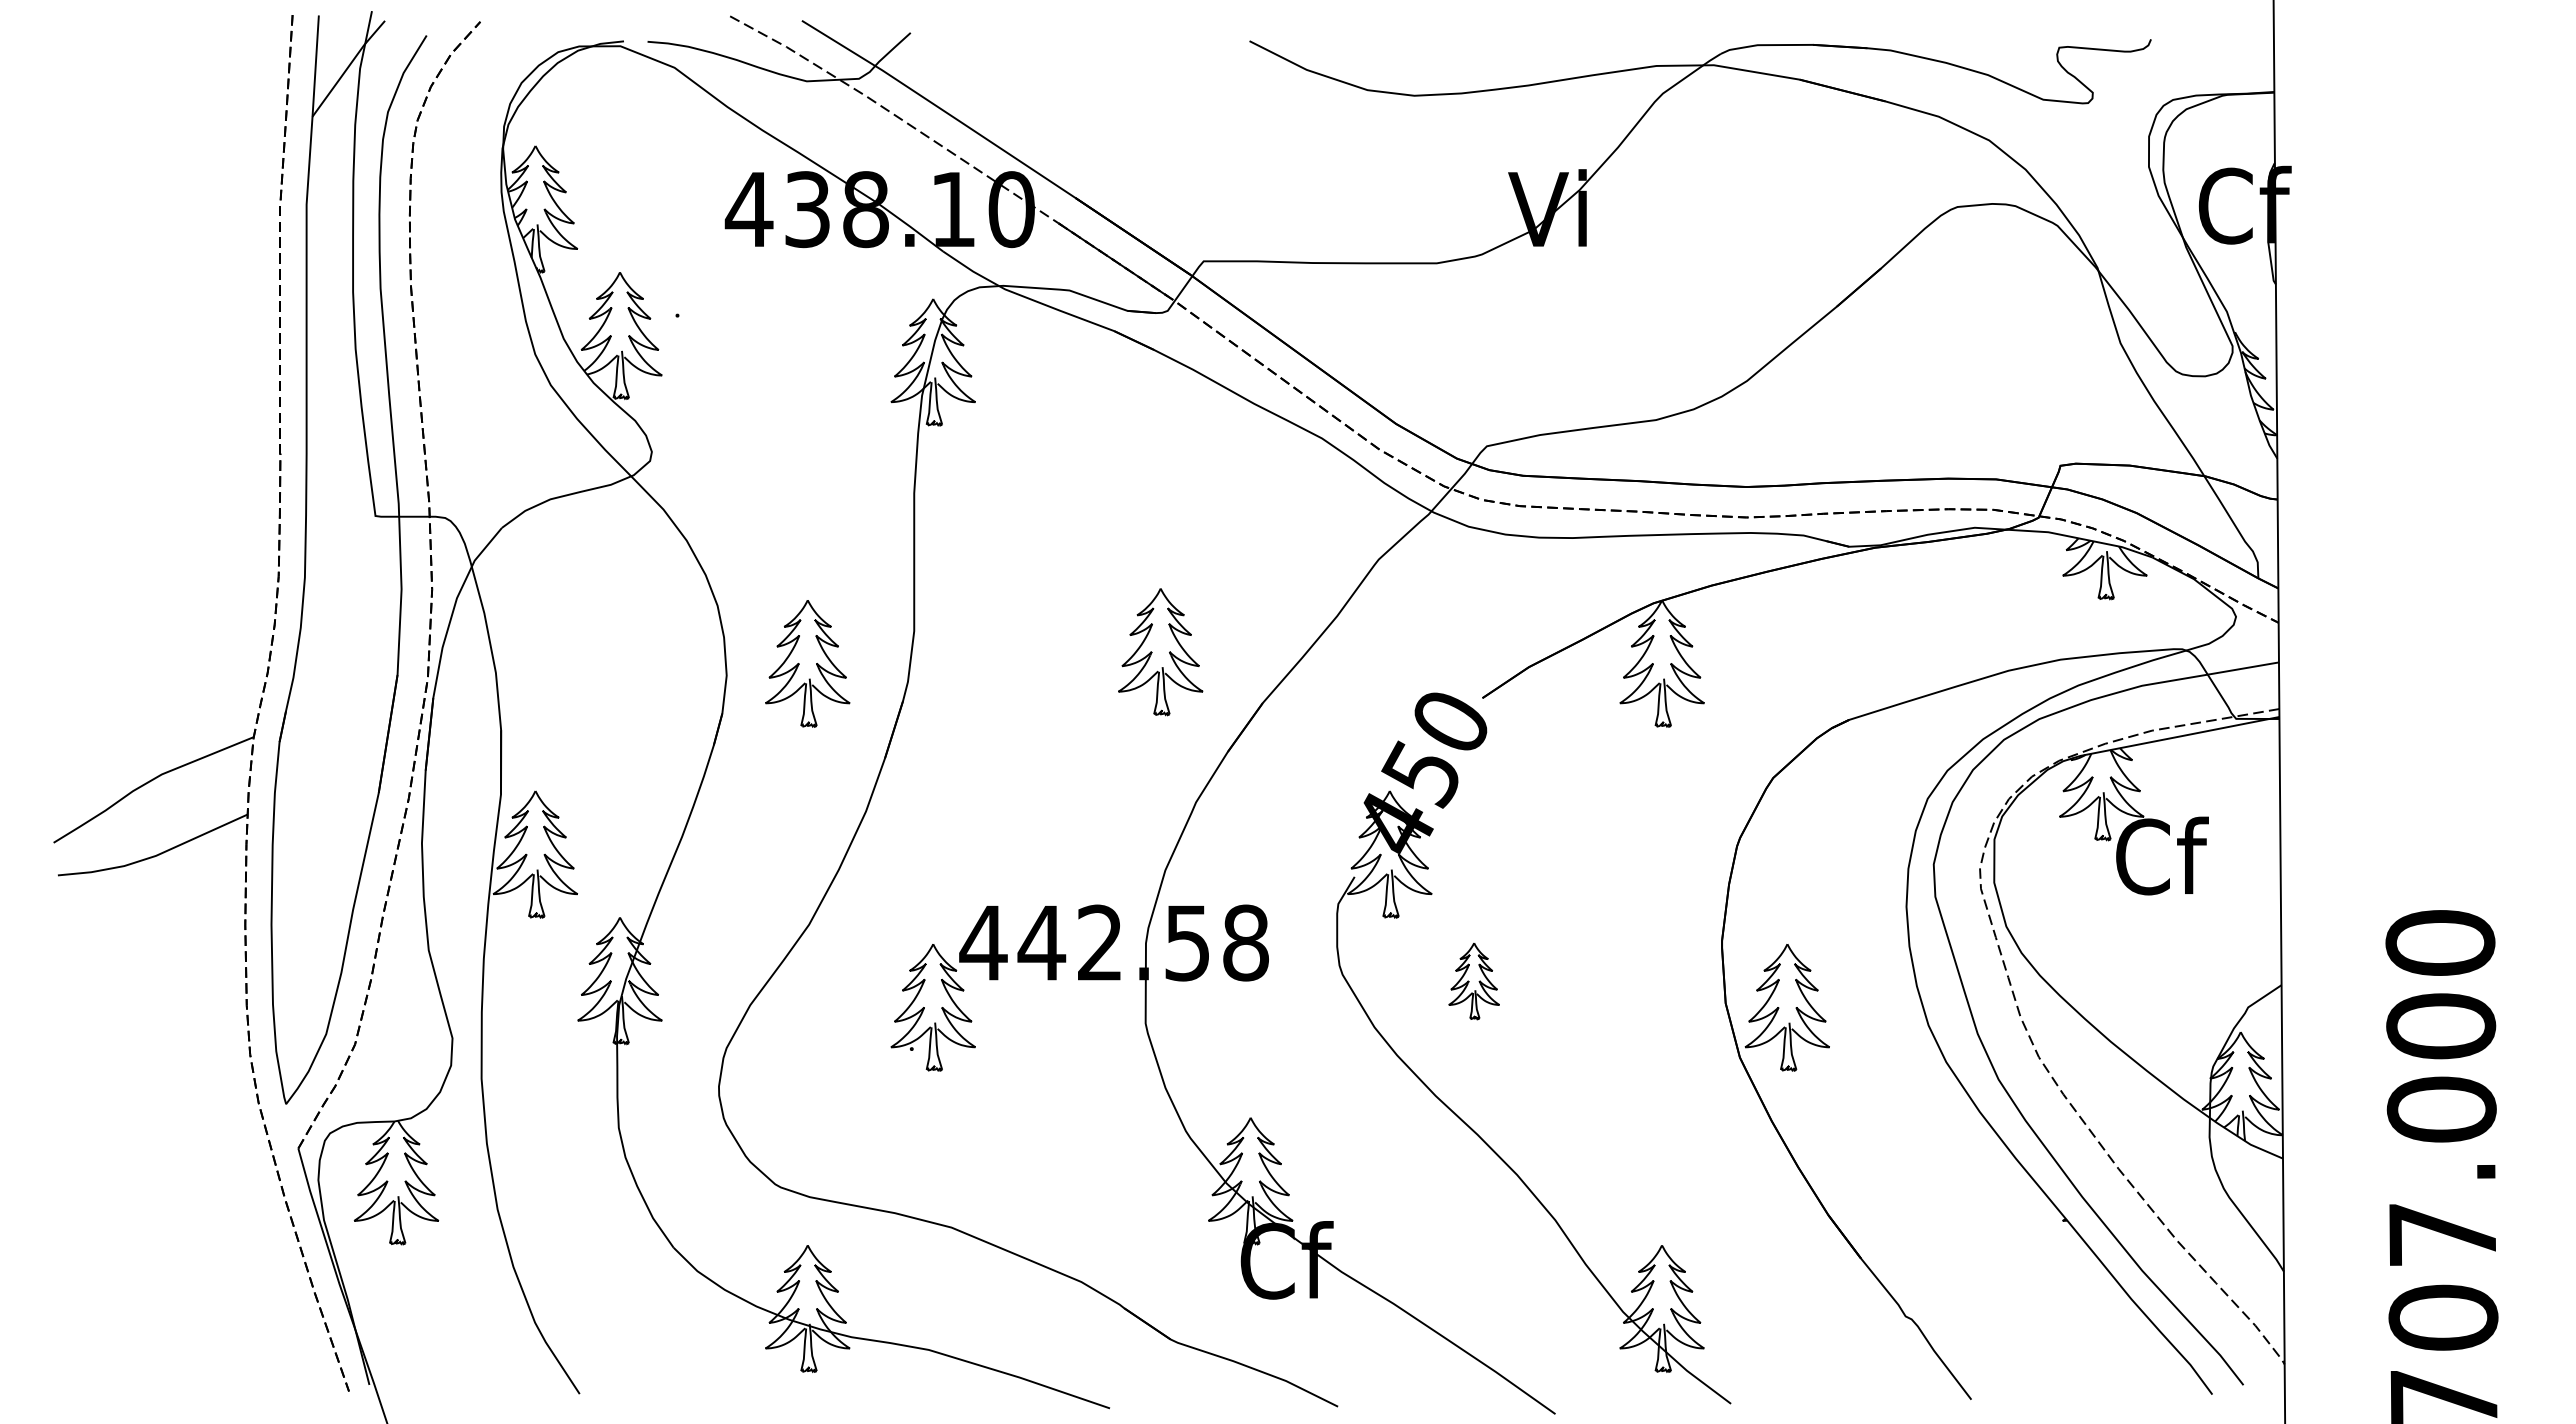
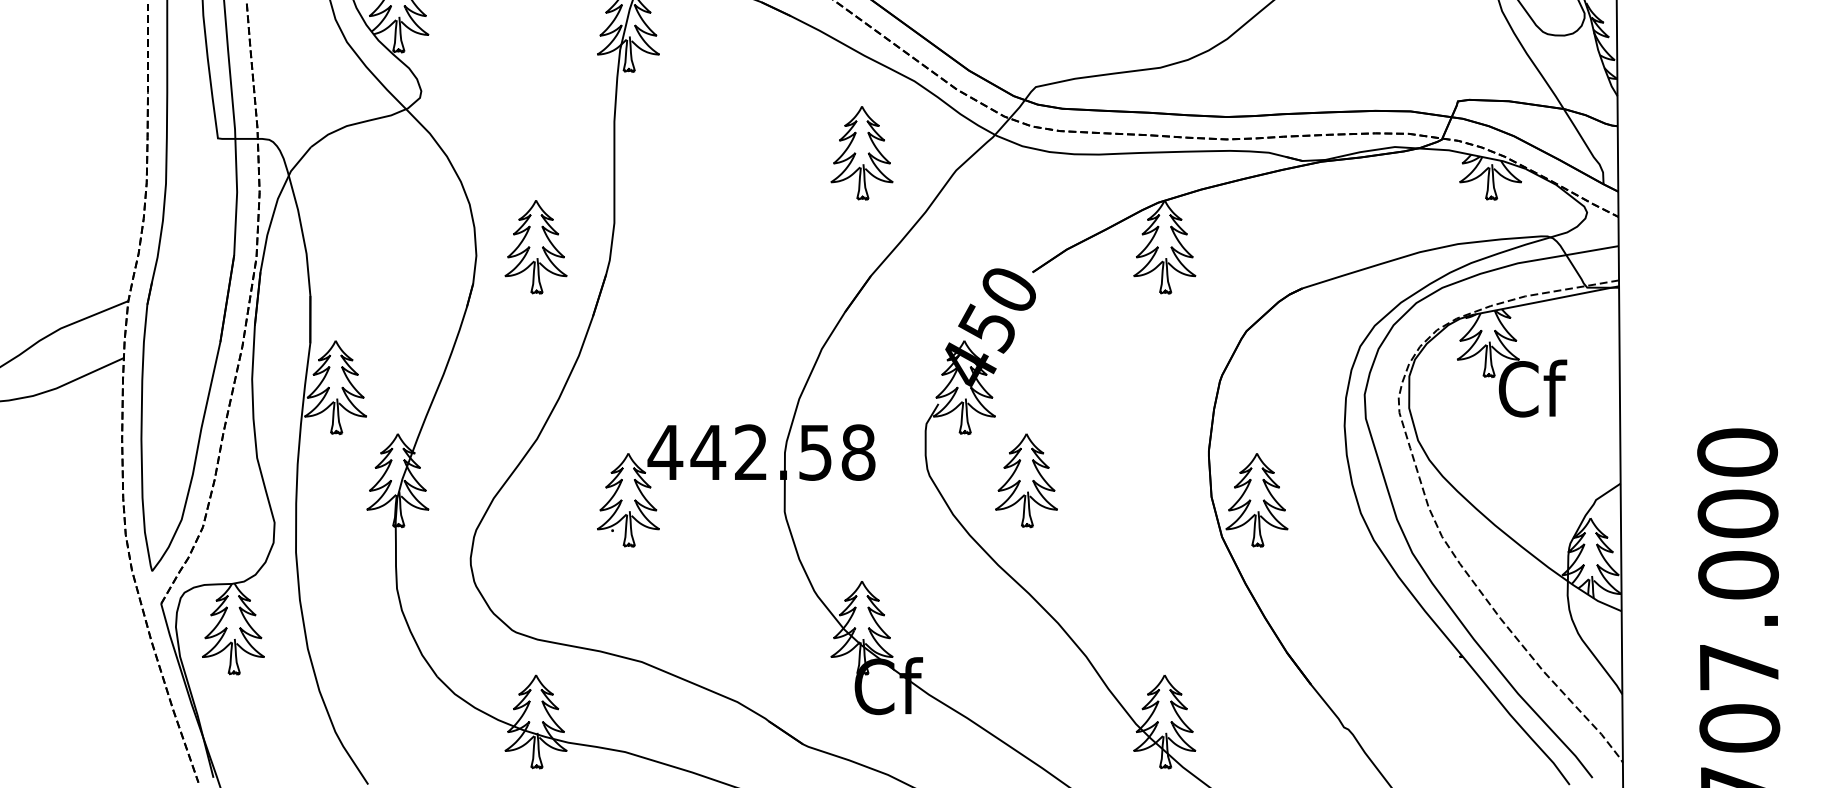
part: (1160, 652) -> (861, 153), moved
part: (1473, 981) -> (1025, 480), size x1.67

